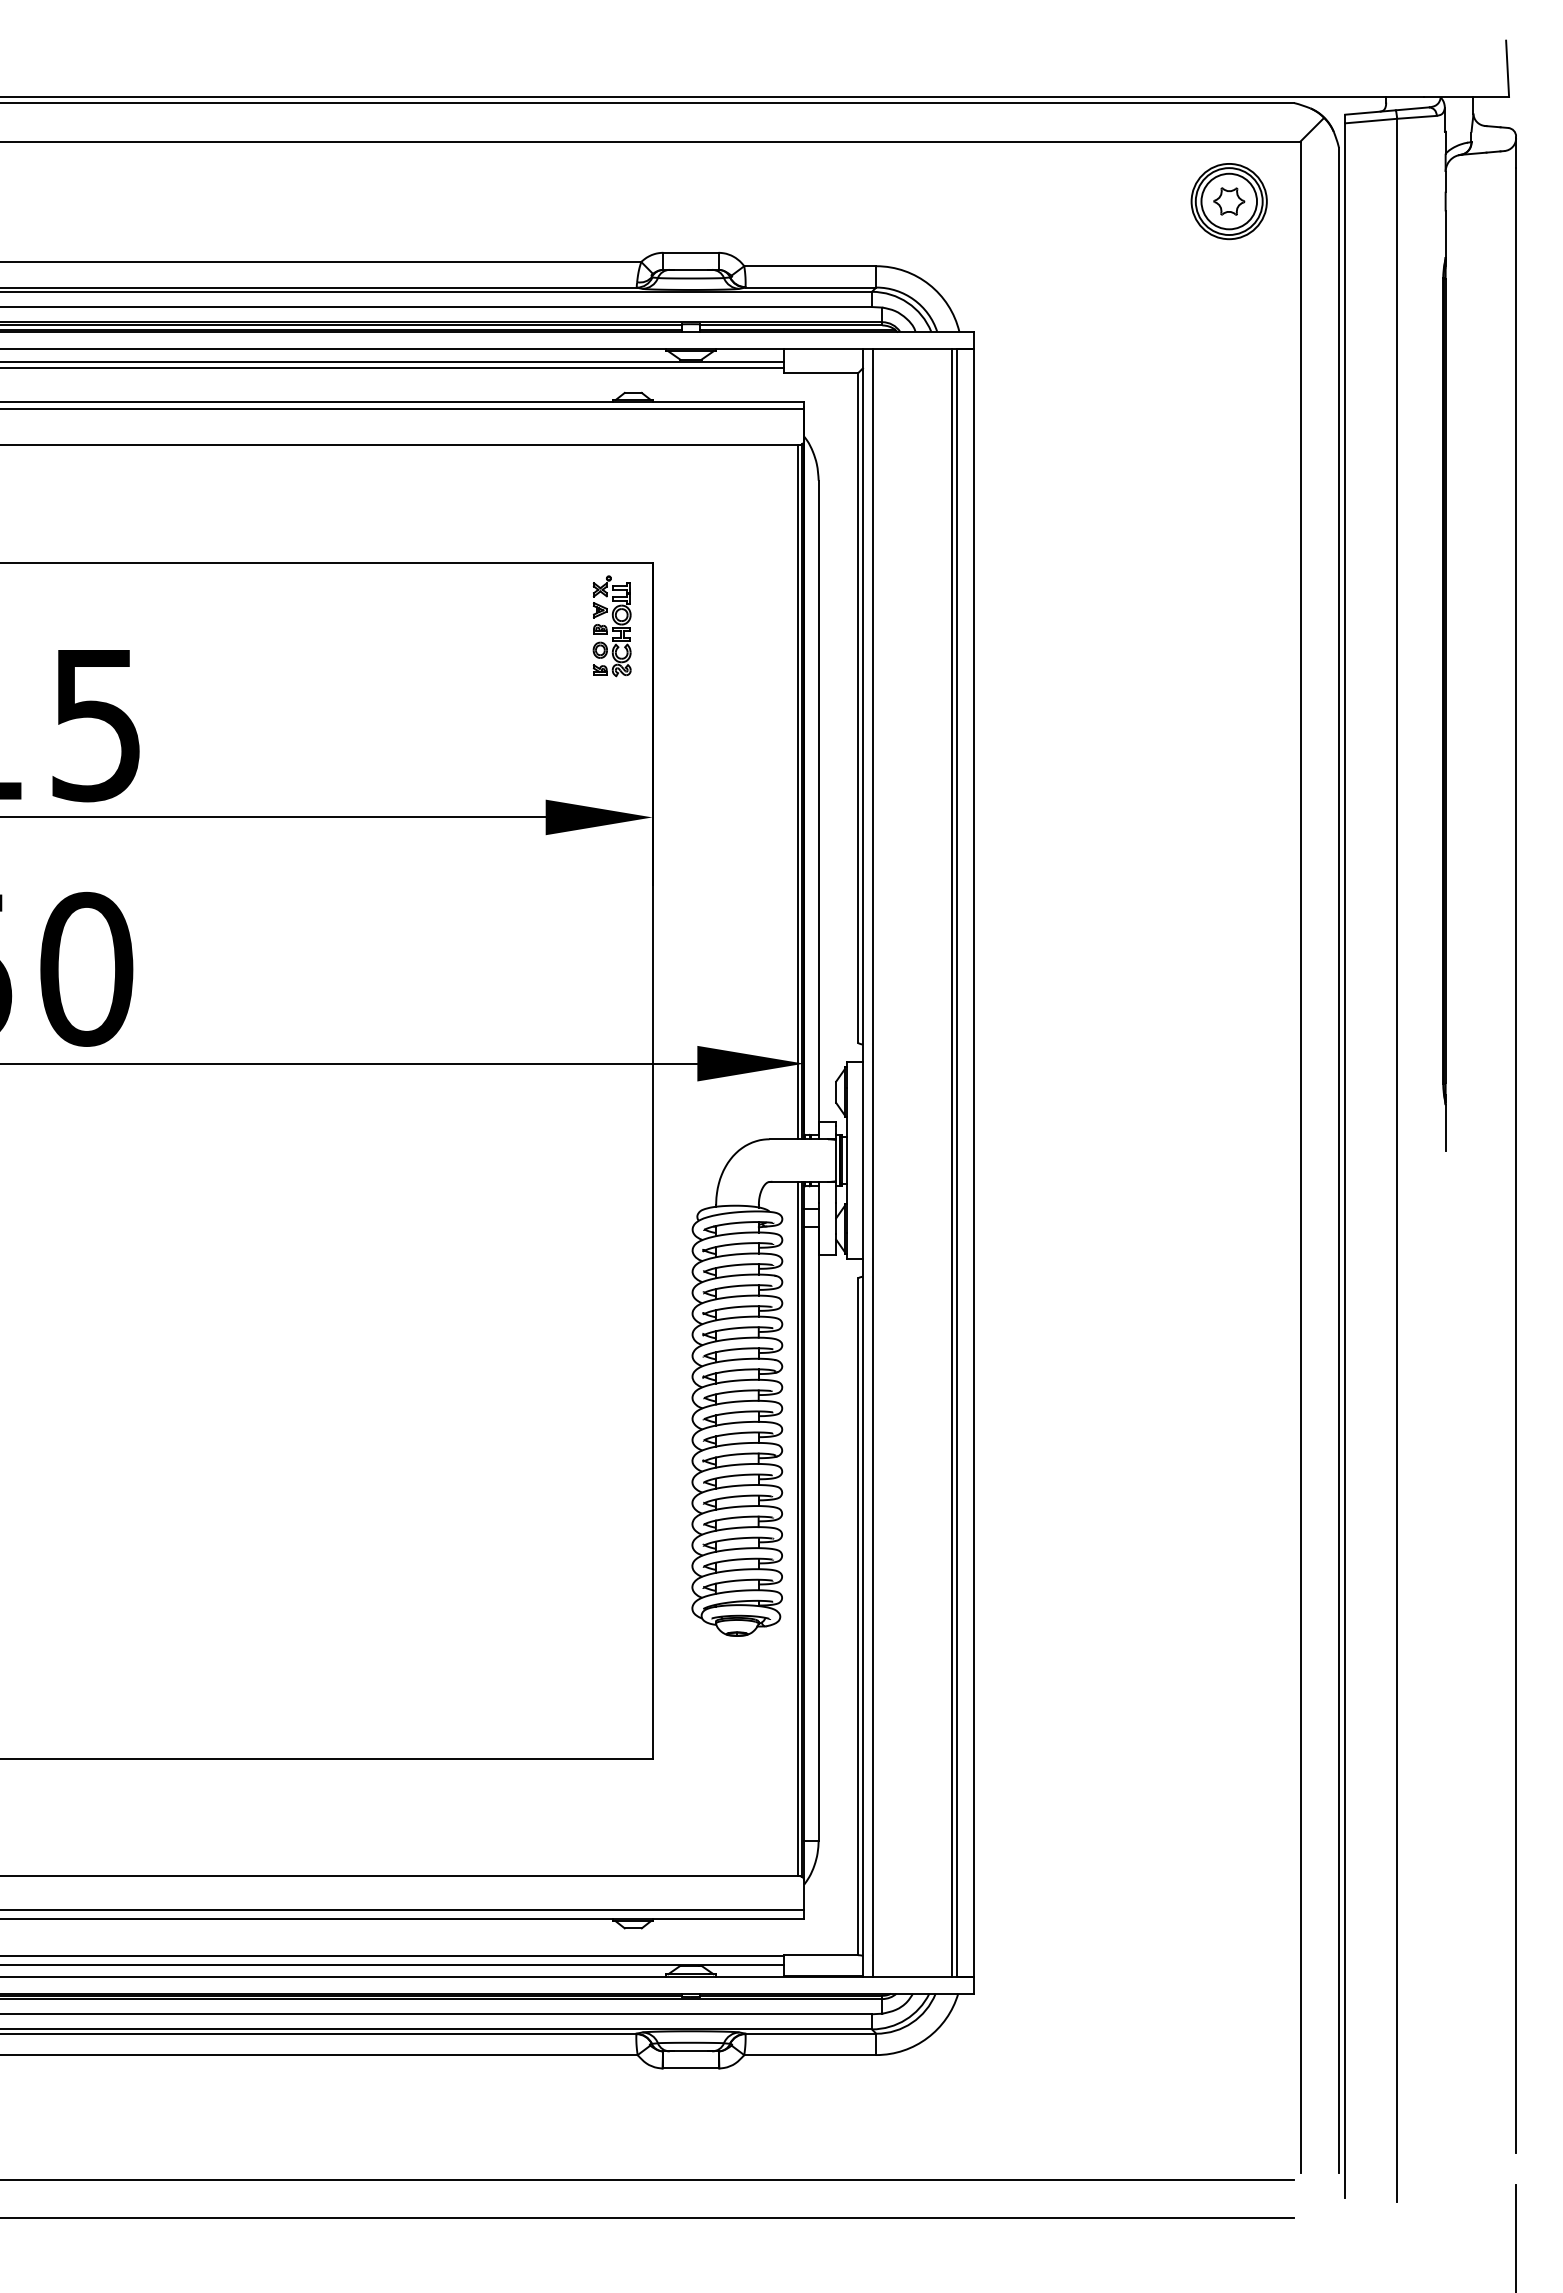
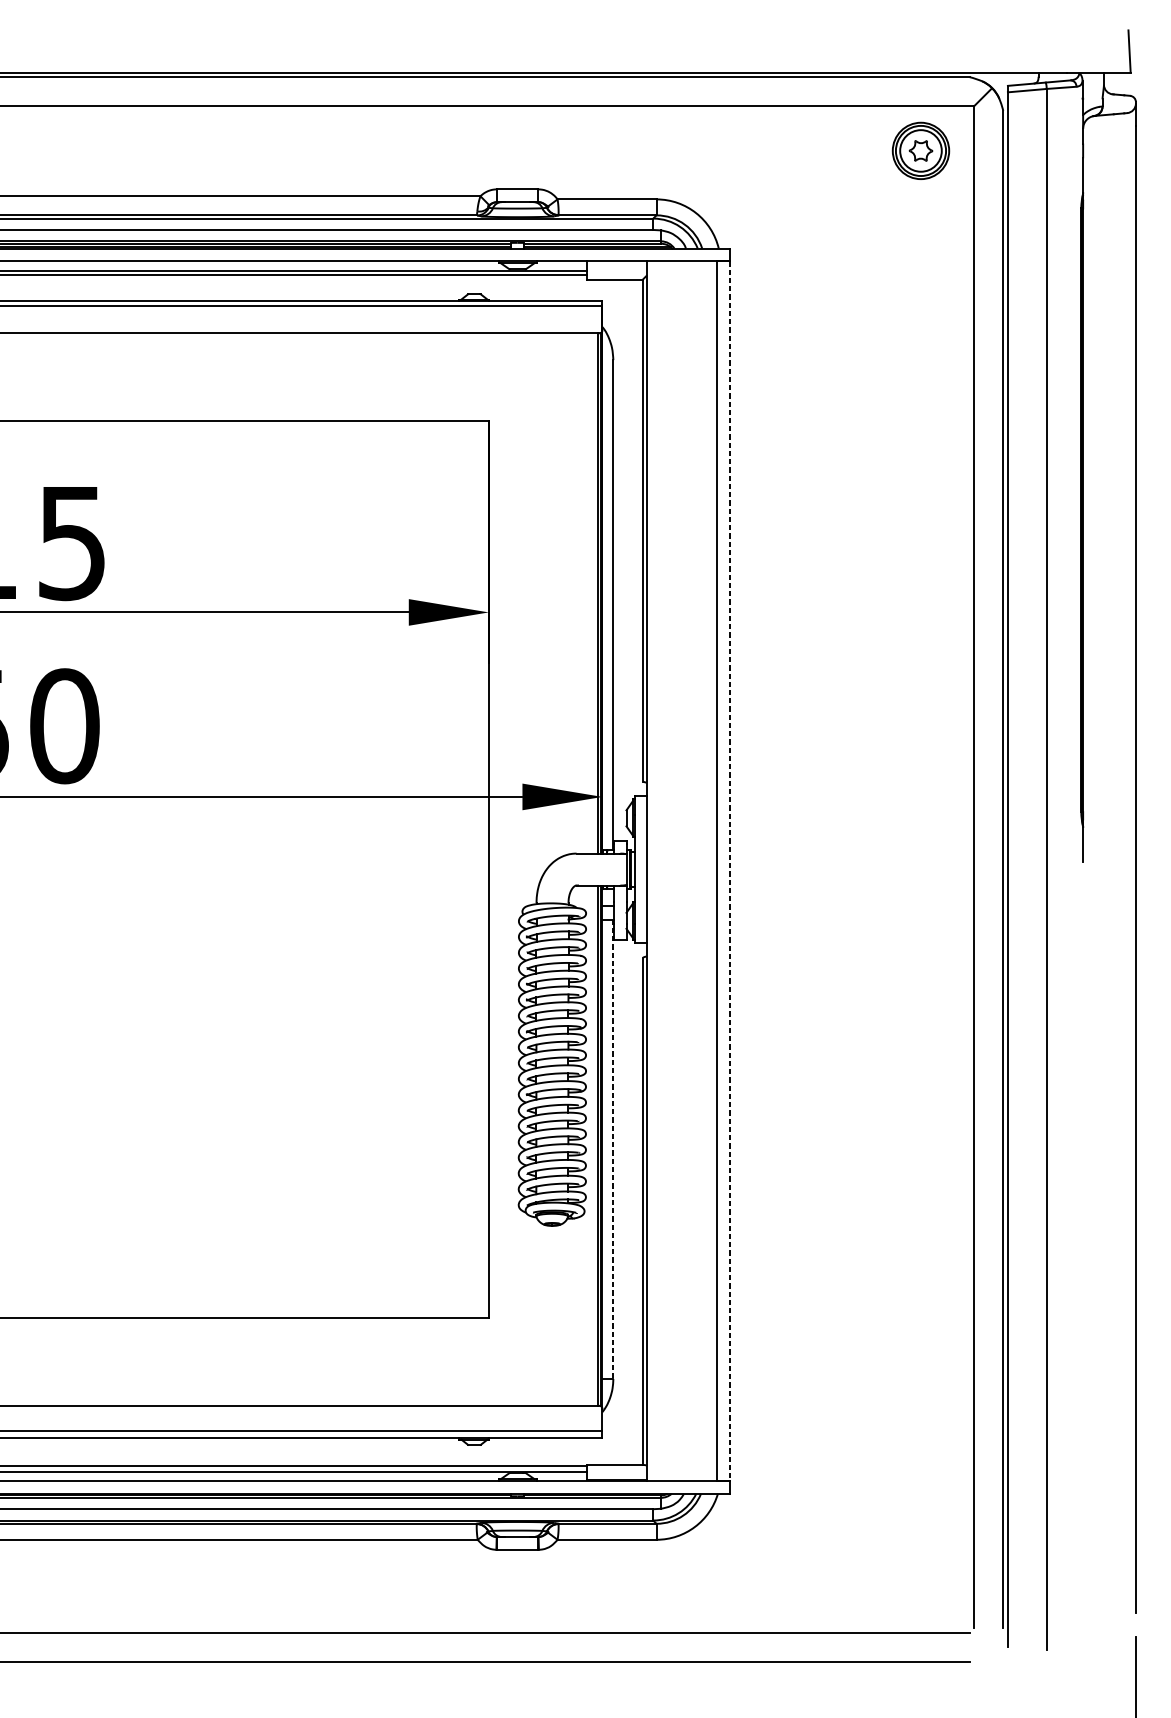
part: (611, 626) -> (458, 469), removed
line: (873, 1162) -> (654, 870), removed
line: (951, 1162) -> (712, 870), removed
line: (973, 1162) -> (729, 870), solid -> dashed
line: (818, 1533) -> (613, 1148), solid -> dashed

